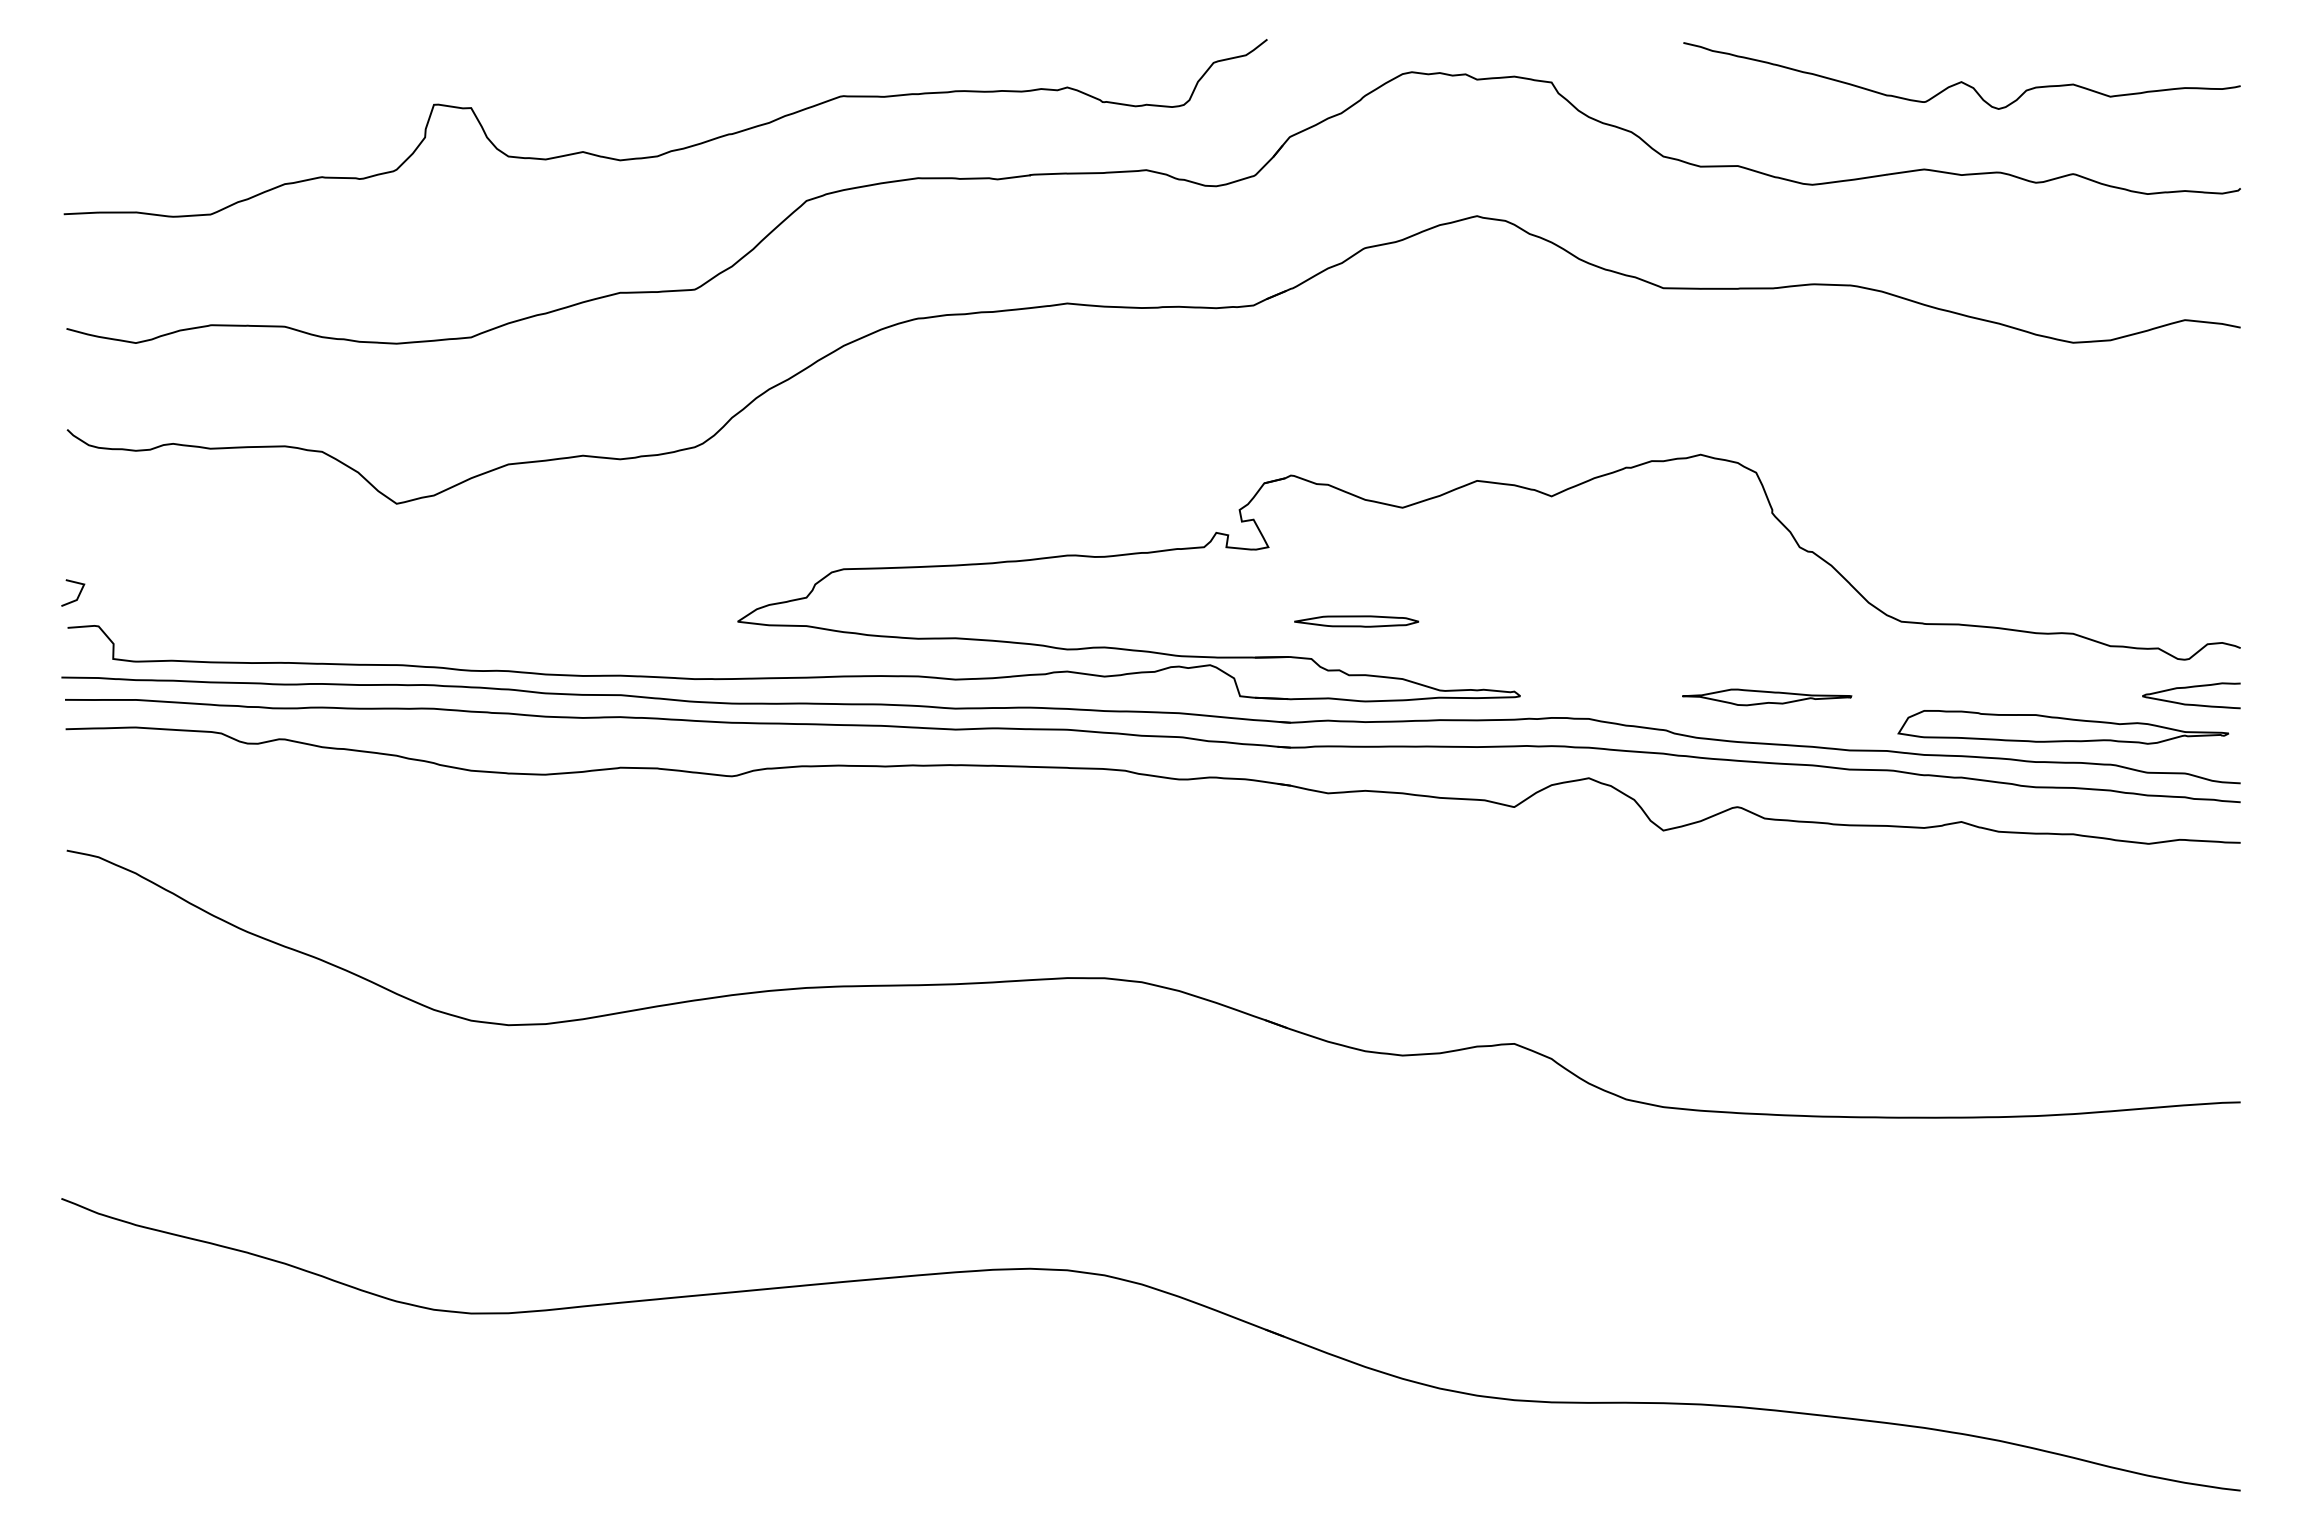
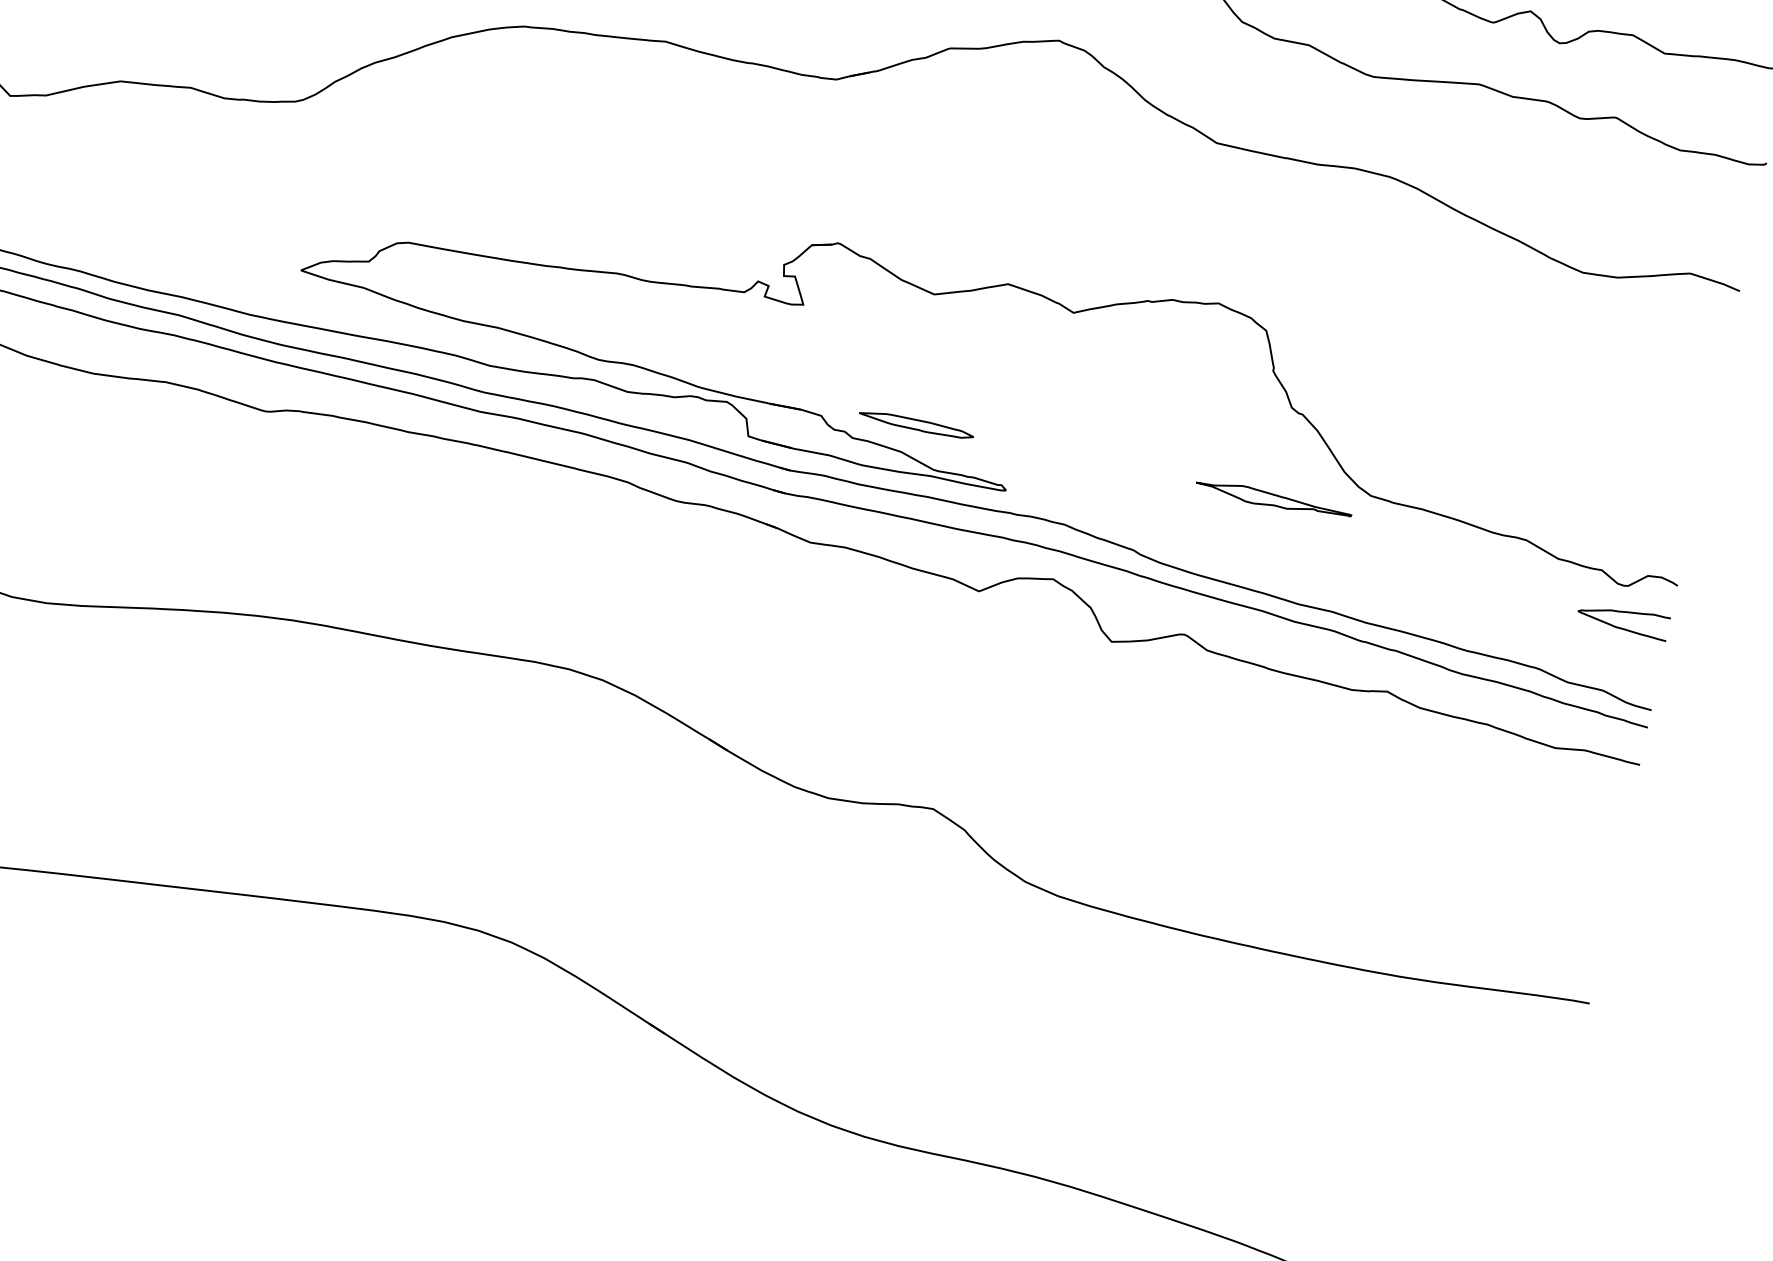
part: (1356, 621) -> (916, 424), moved
part: (1767, 697) -> (1274, 500), moved
part: (2063, 727) -> (1499, 624), removed

